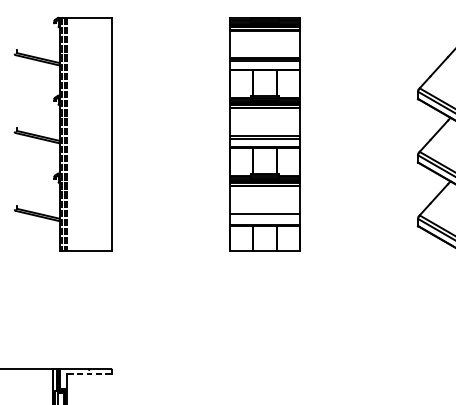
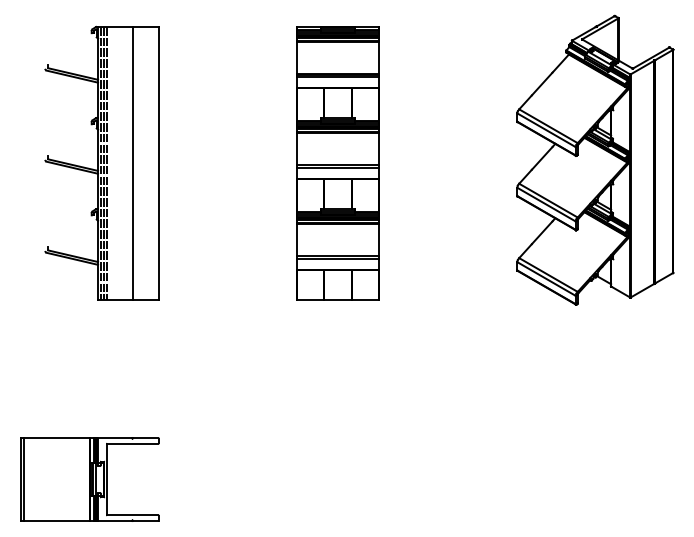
line: (89, 134) -> (132, 163), added
line: (264, 216) -> (337, 259), added
line: (89, 373) -> (132, 443), dashed -> solid

